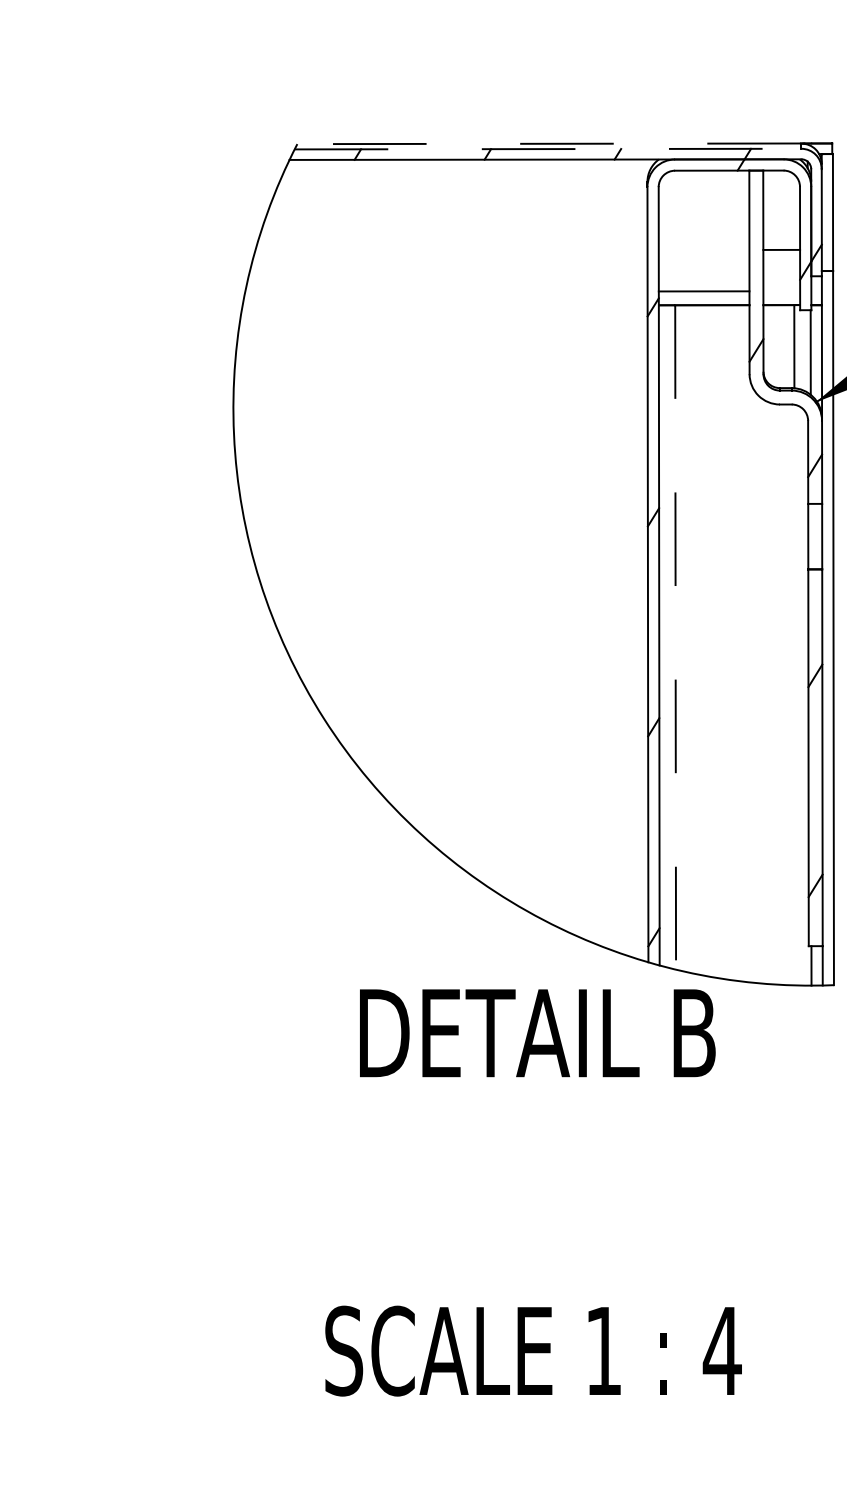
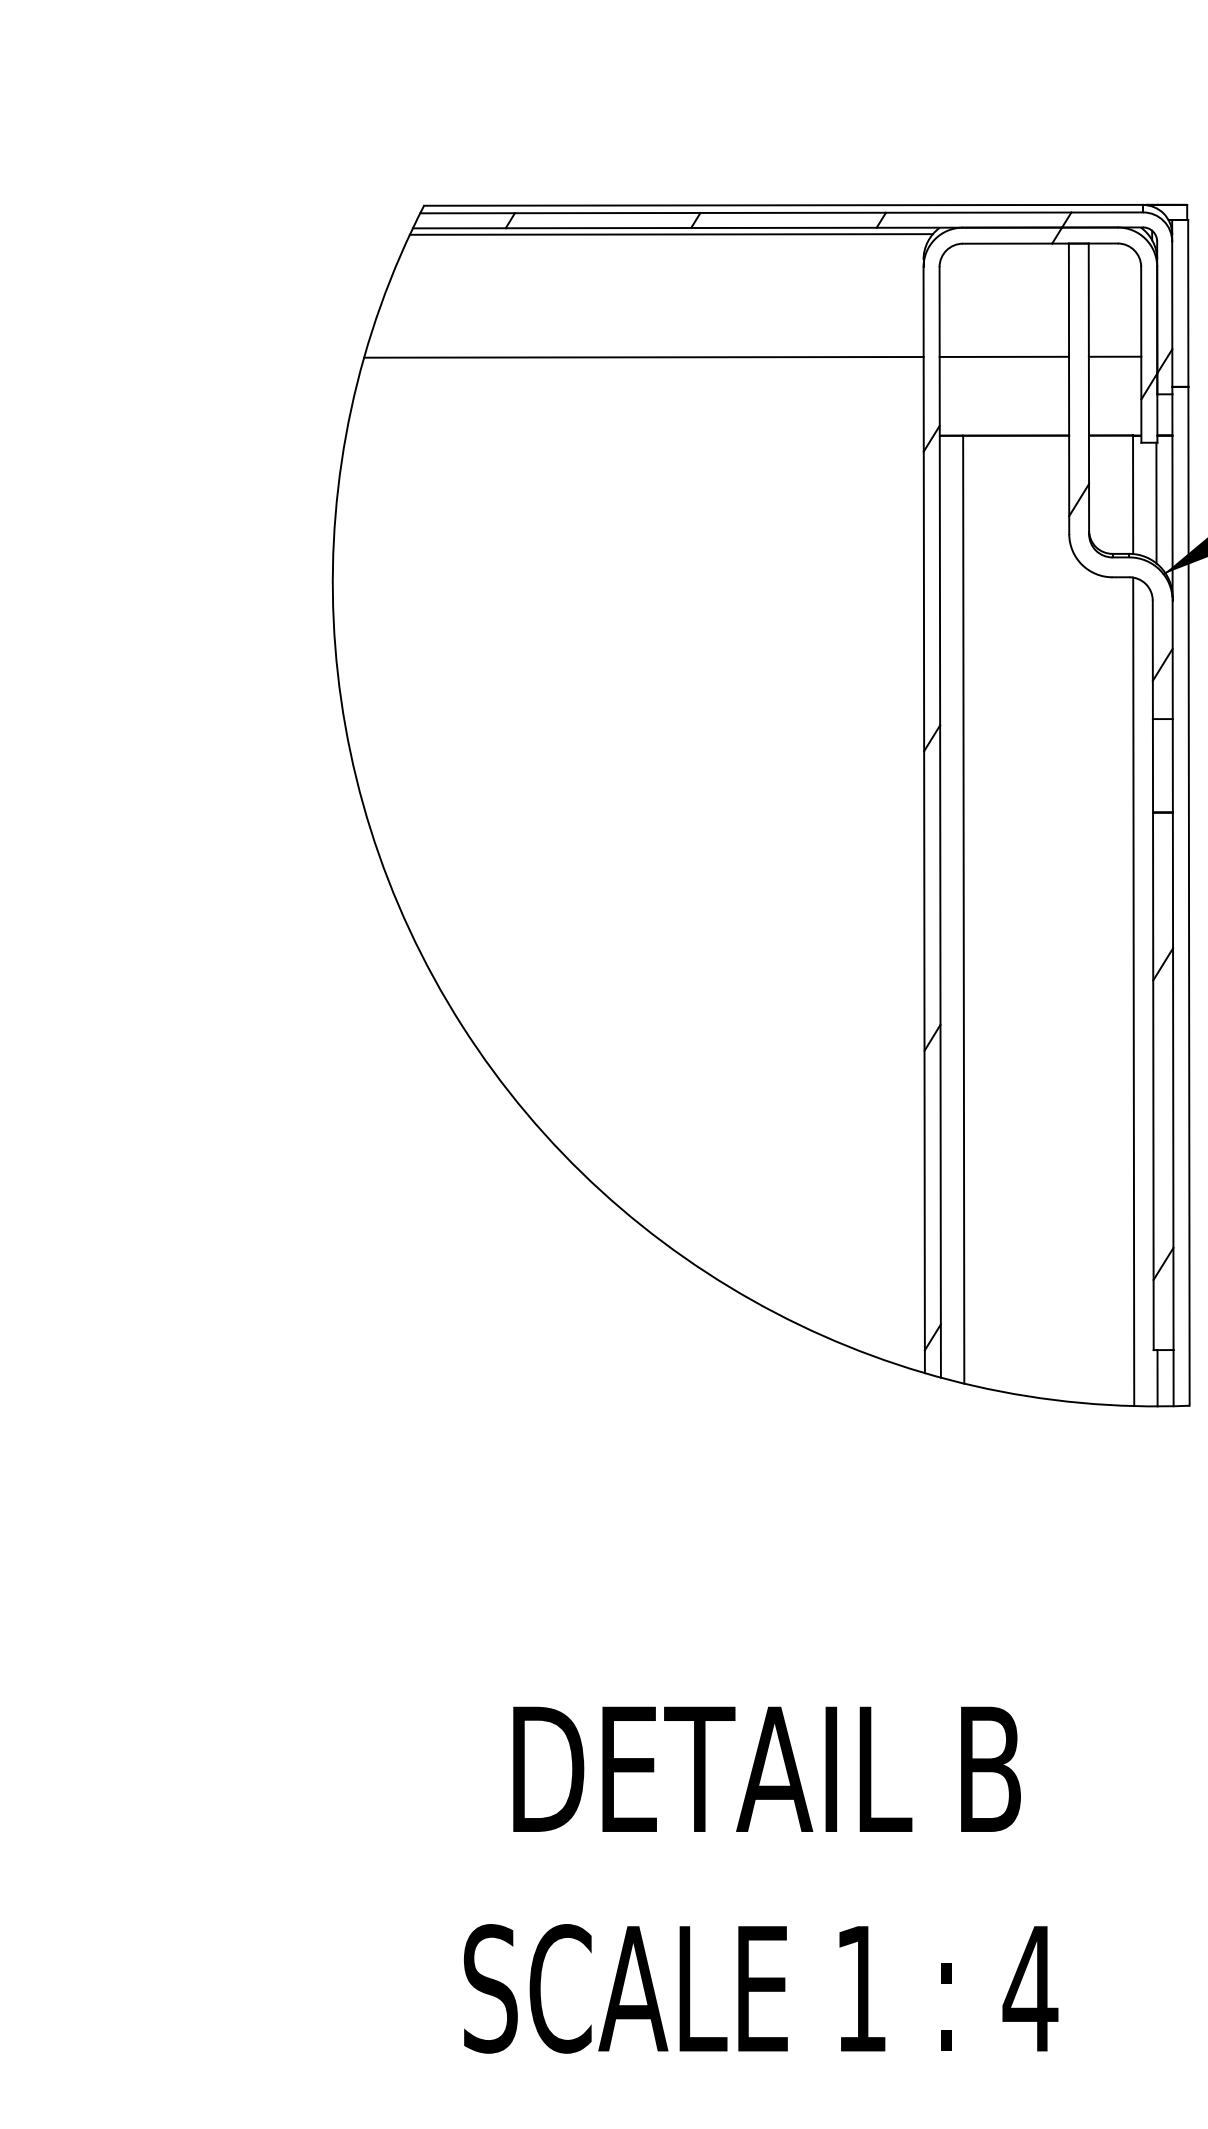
line: (548, 143) -> (782, 205), dashed -> solid
line: (548, 148) -> (782, 212), dashed -> solid
line: (470, 164) -> (670, 234), added
line: (451, 250) -> (643, 357), added
line: (704, 291) -> (1004, 356), moved
line: (675, 637) -> (963, 909), dashed -> solid
line: (794, 694) -> (1133, 991), added
text: (537, 1032) -> (766, 1768), moved
text: (533, 1350) -> (761, 1988), moved

